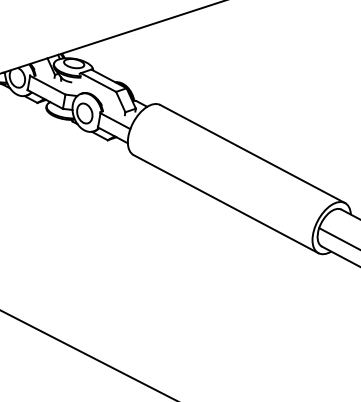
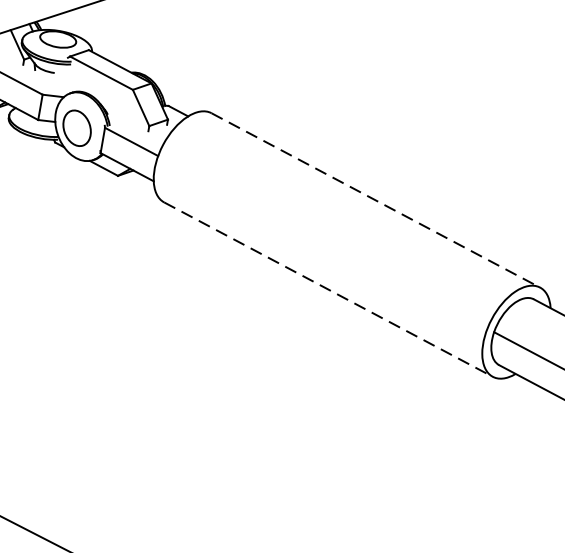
line: (252, 154) -> (375, 201), solid -> dashed
line: (226, 204) -> (329, 290), solid -> dashed

